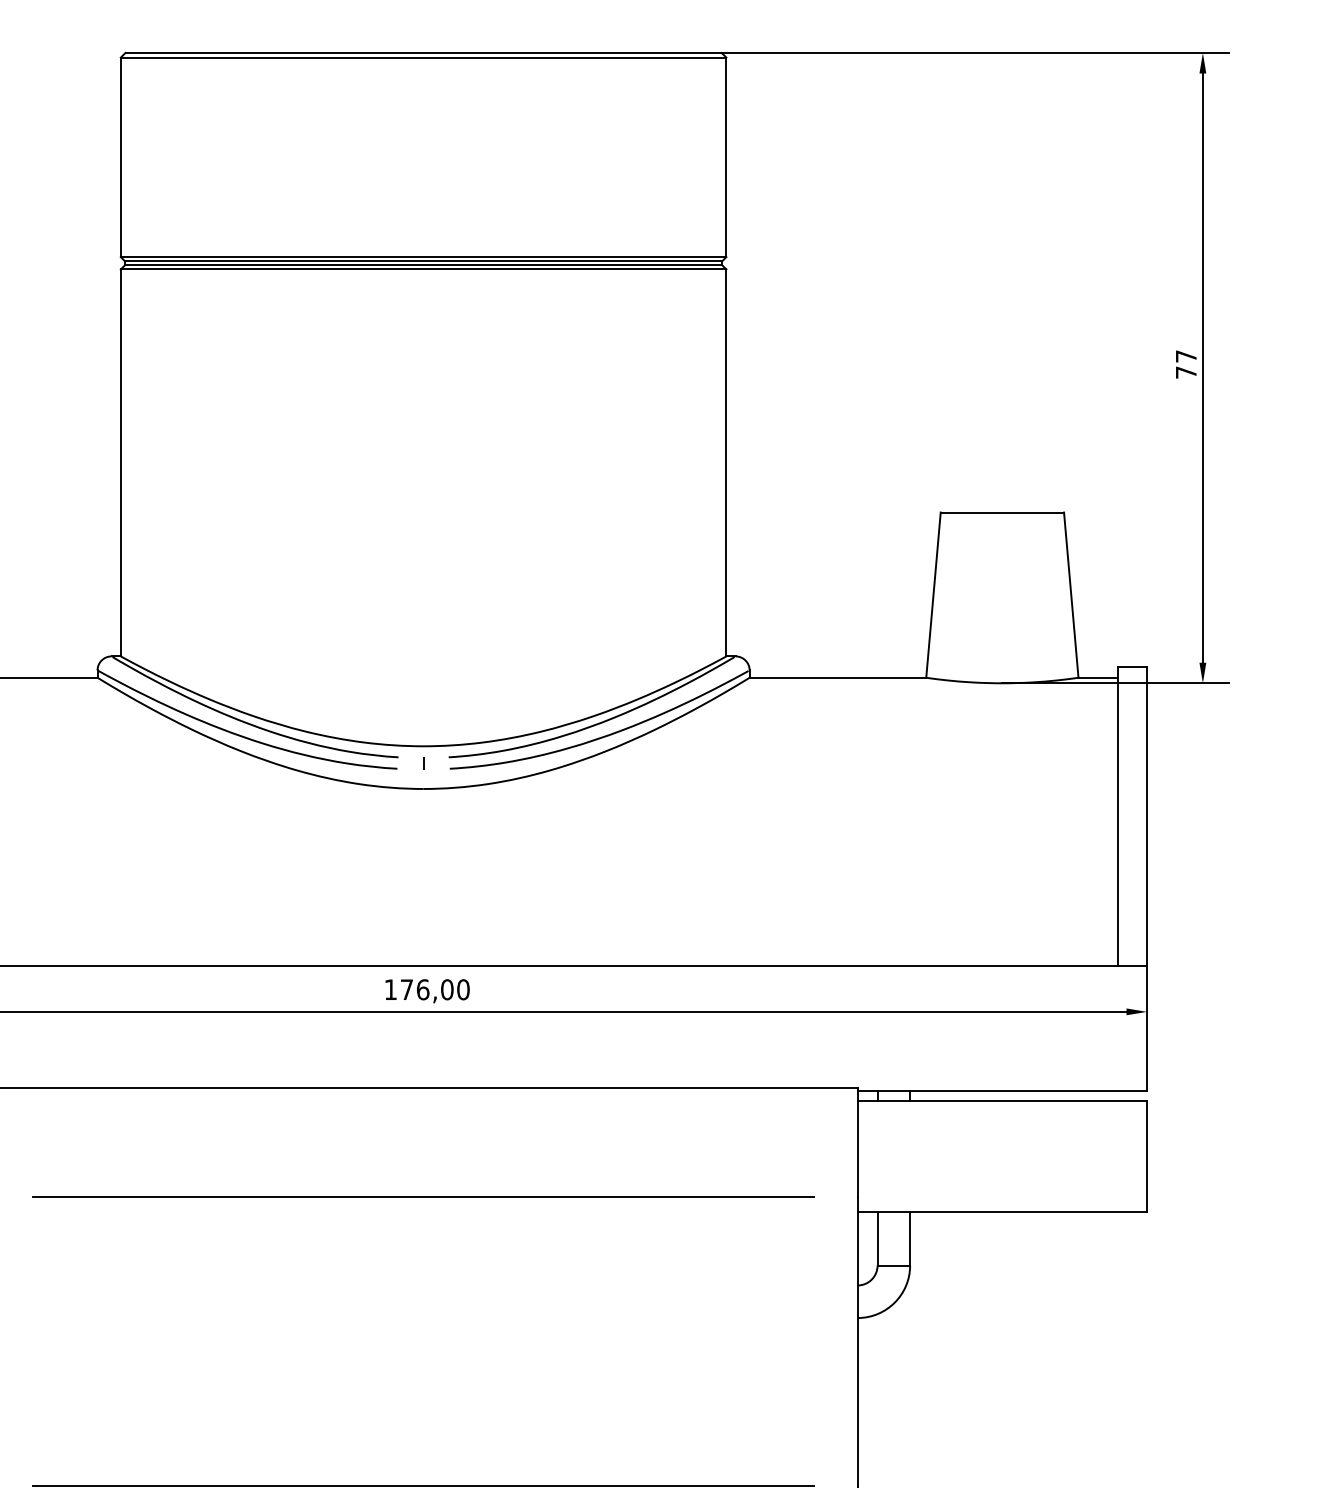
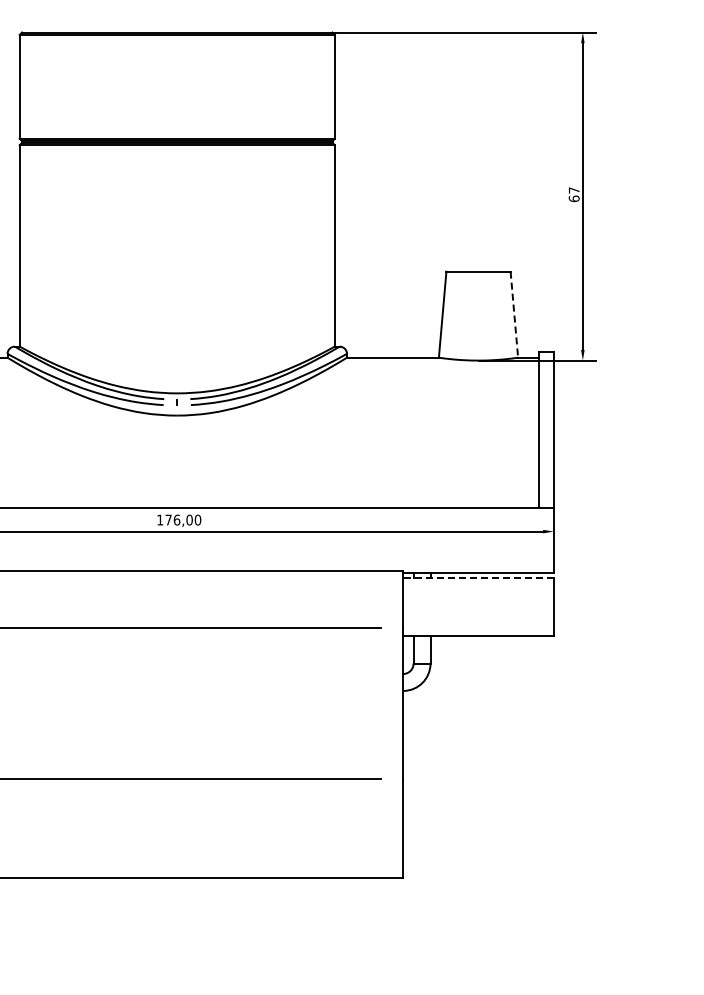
text: (1184, 371) -> (573, 198), 77 -> 67
line: (1071, 596) -> (514, 315), solid -> dashed
line: (1002, 1101) -> (478, 578), solid -> dashed

